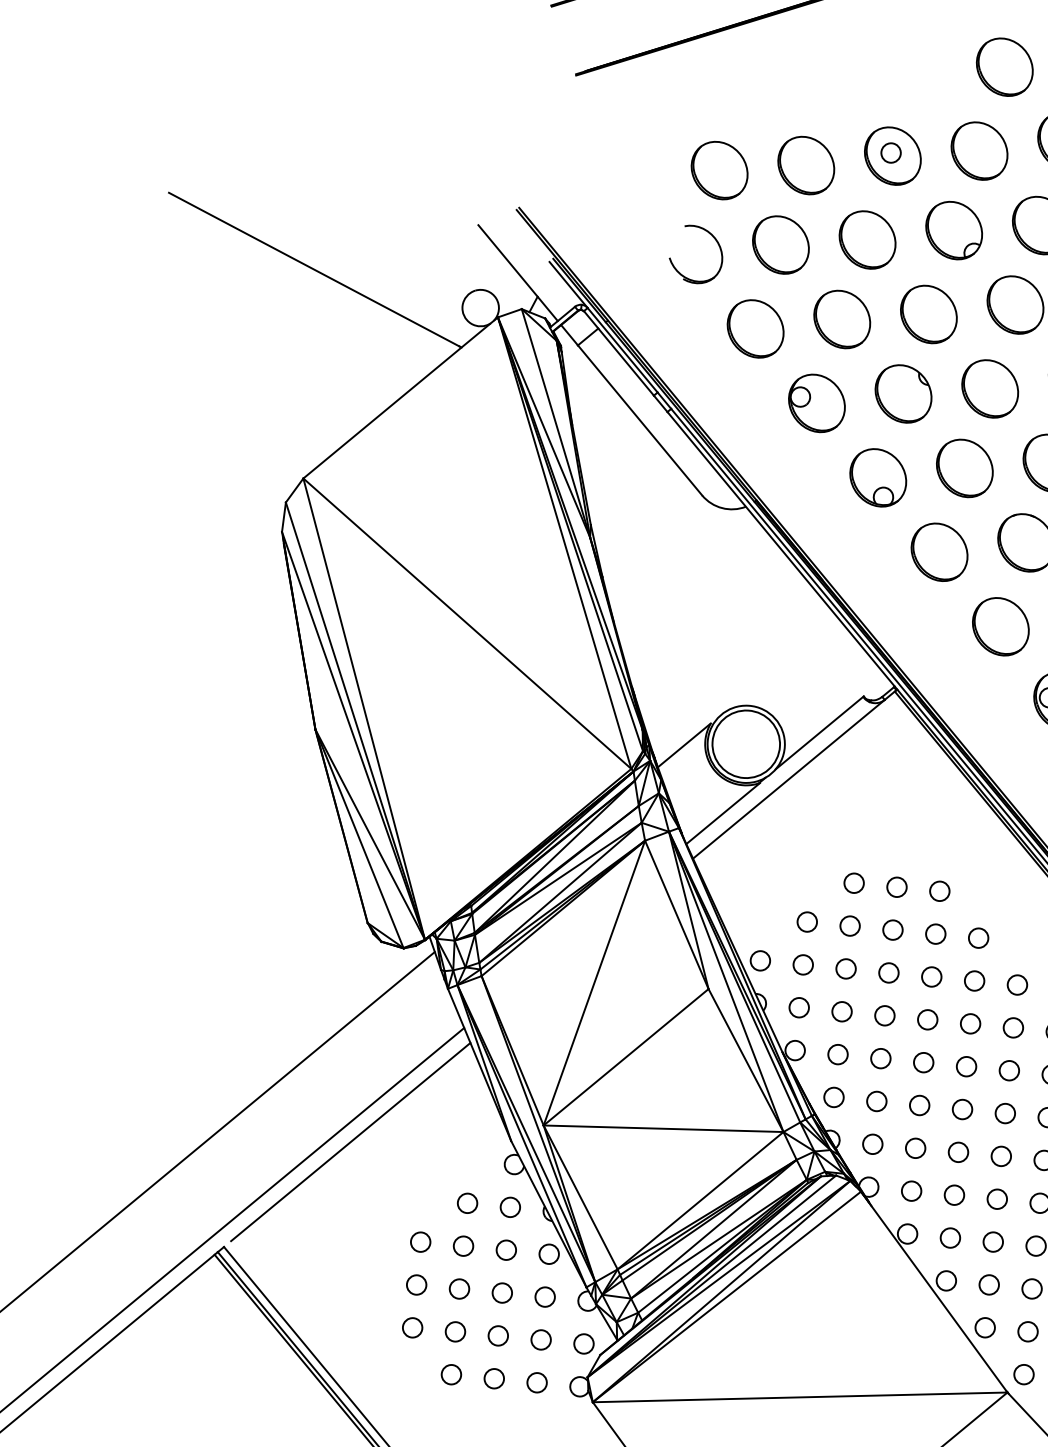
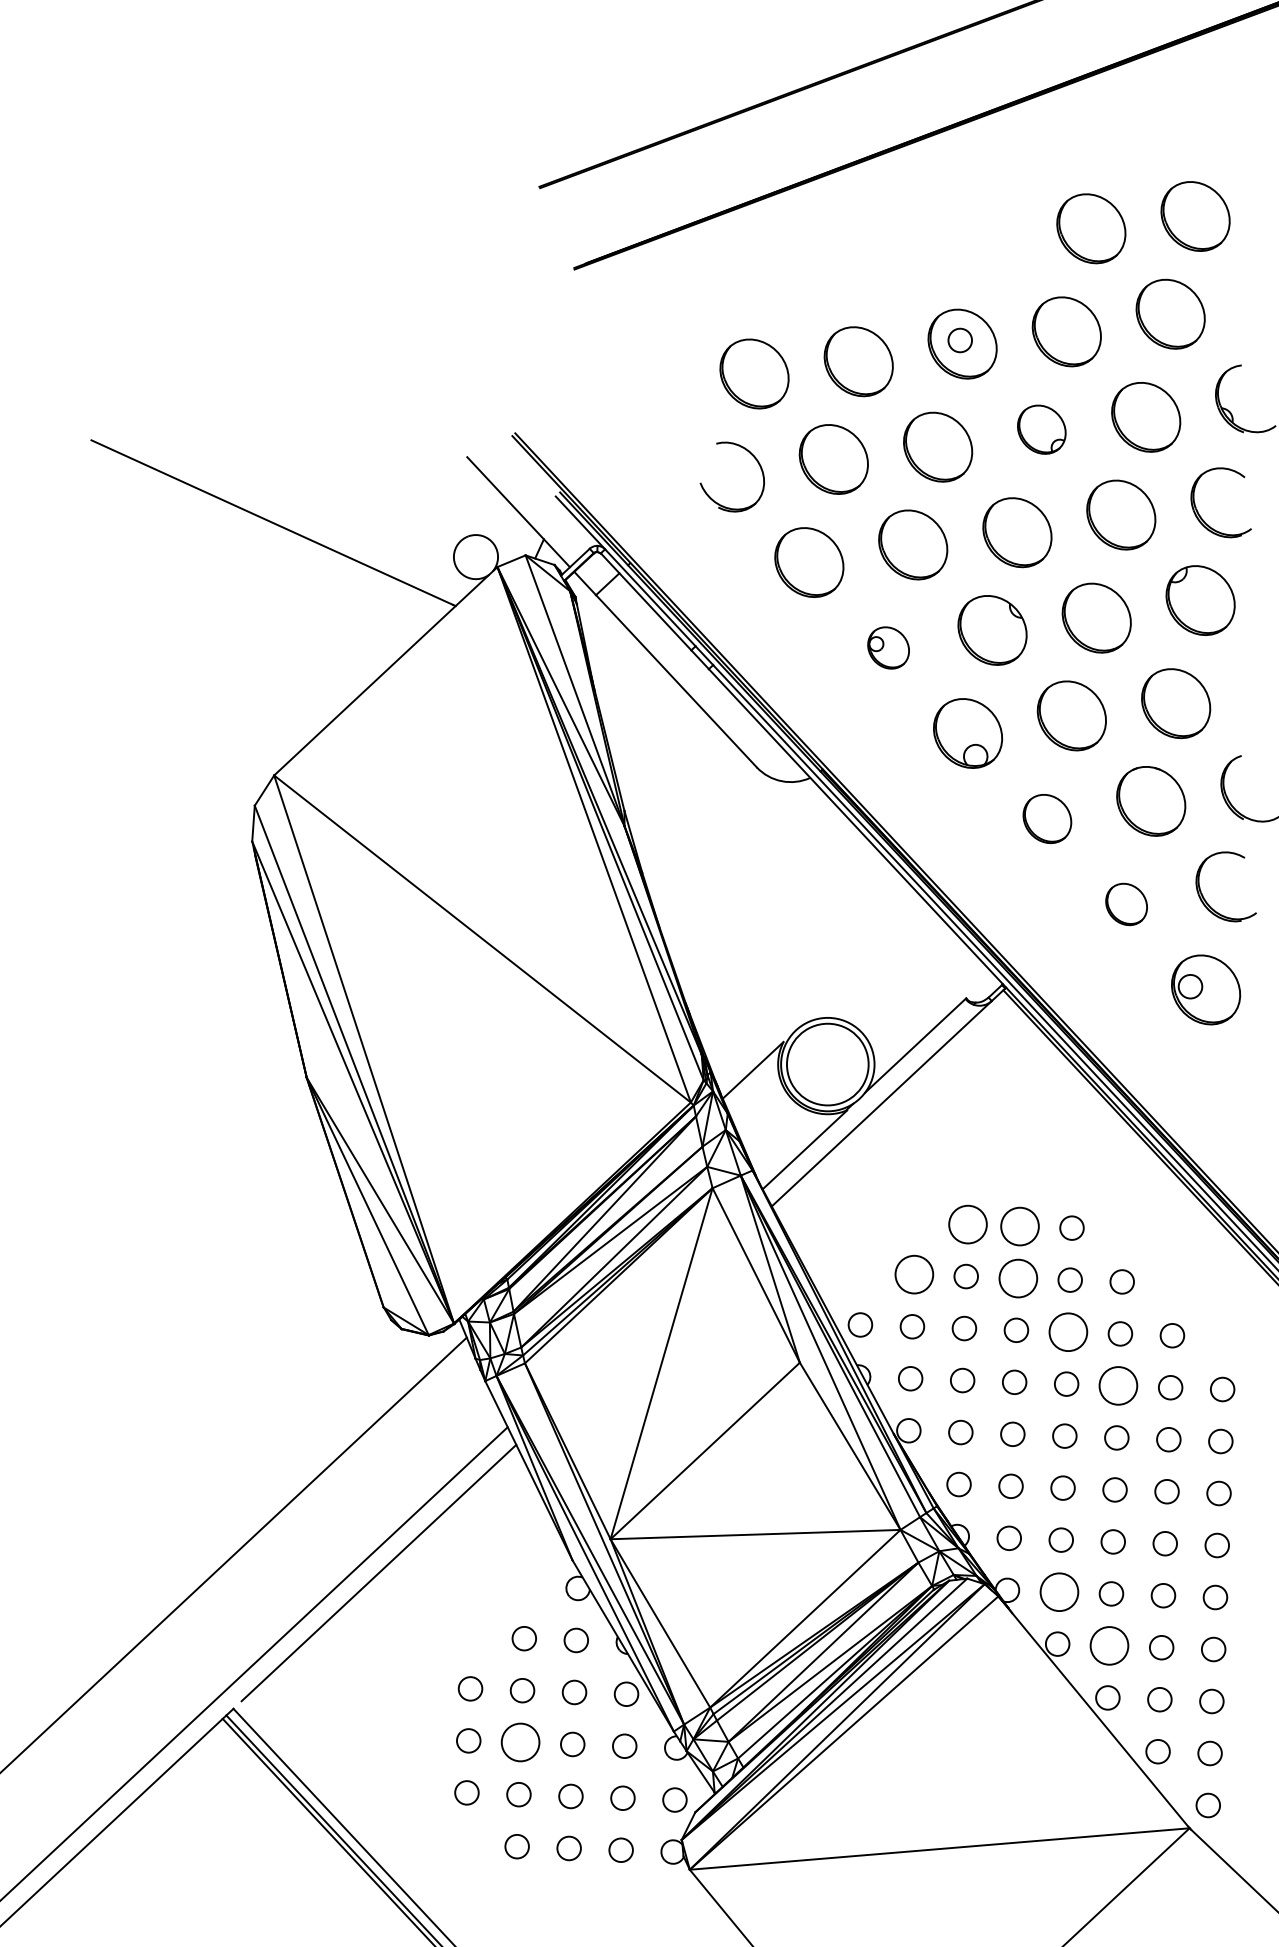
part: (953, 230) -> (1041, 429), size x0.7
part: (816, 402) -> (888, 647), size x0.6
part: (939, 551) -> (1047, 818), size x0.7
part: (1000, 626) -> (1126, 904), size x0.6
circle: (853, 883) -> (967, 1224), size x1.6
circle: (896, 886) -> (1019, 1225), size x1.6
circle: (806, 921) -> (913, 1274), size x1.6
circle: (892, 929) -> (1017, 1277), size x1.6
circle: (931, 976) -> (1068, 1331), size x1.6
circle: (970, 1023) -> (1118, 1385), size x1.6
circle: (911, 1190) -> (1059, 1591), size x1.6
circle: (950, 1237) -> (1109, 1645), size x1.6
circle: (459, 1288) -> (520, 1742), size x1.6

